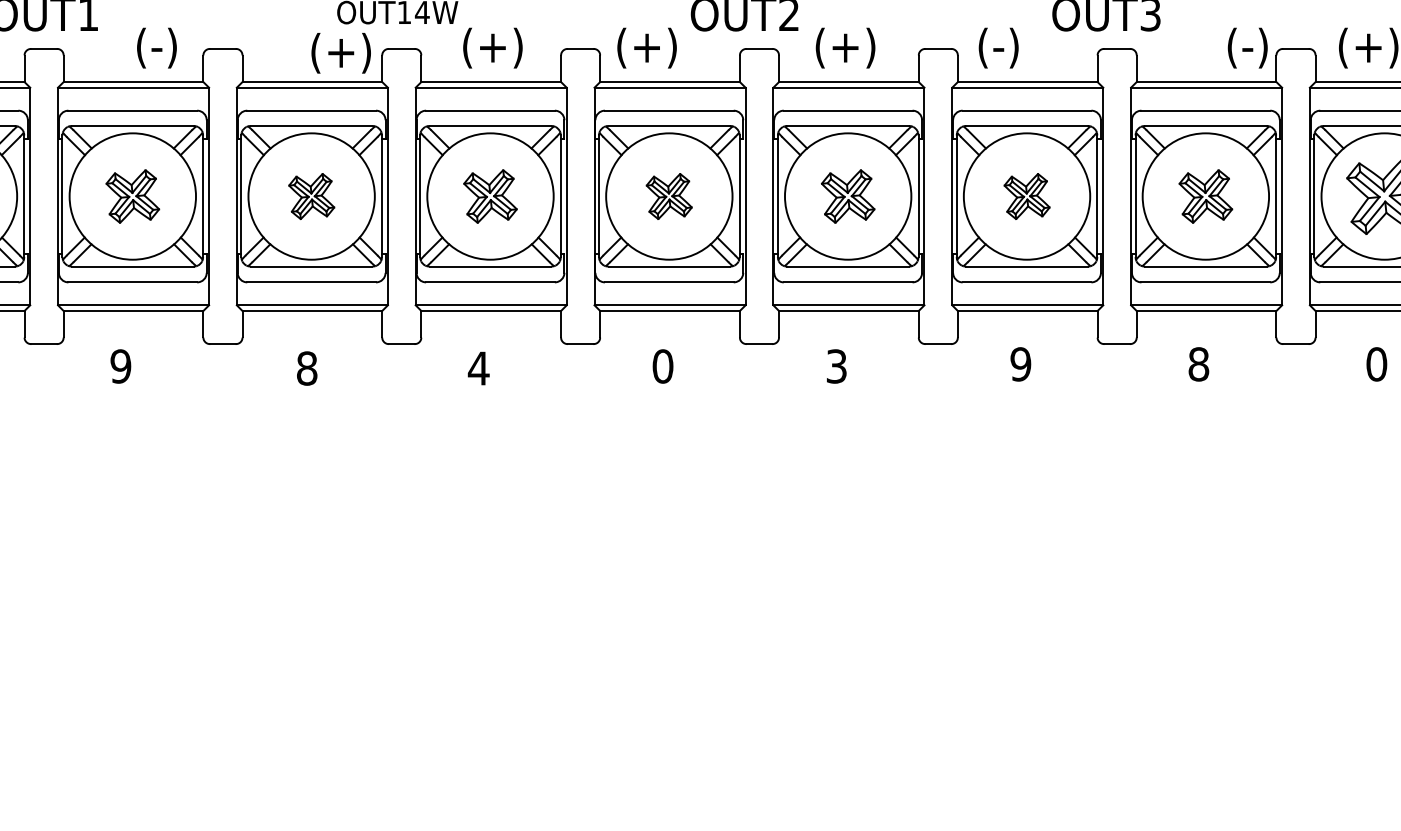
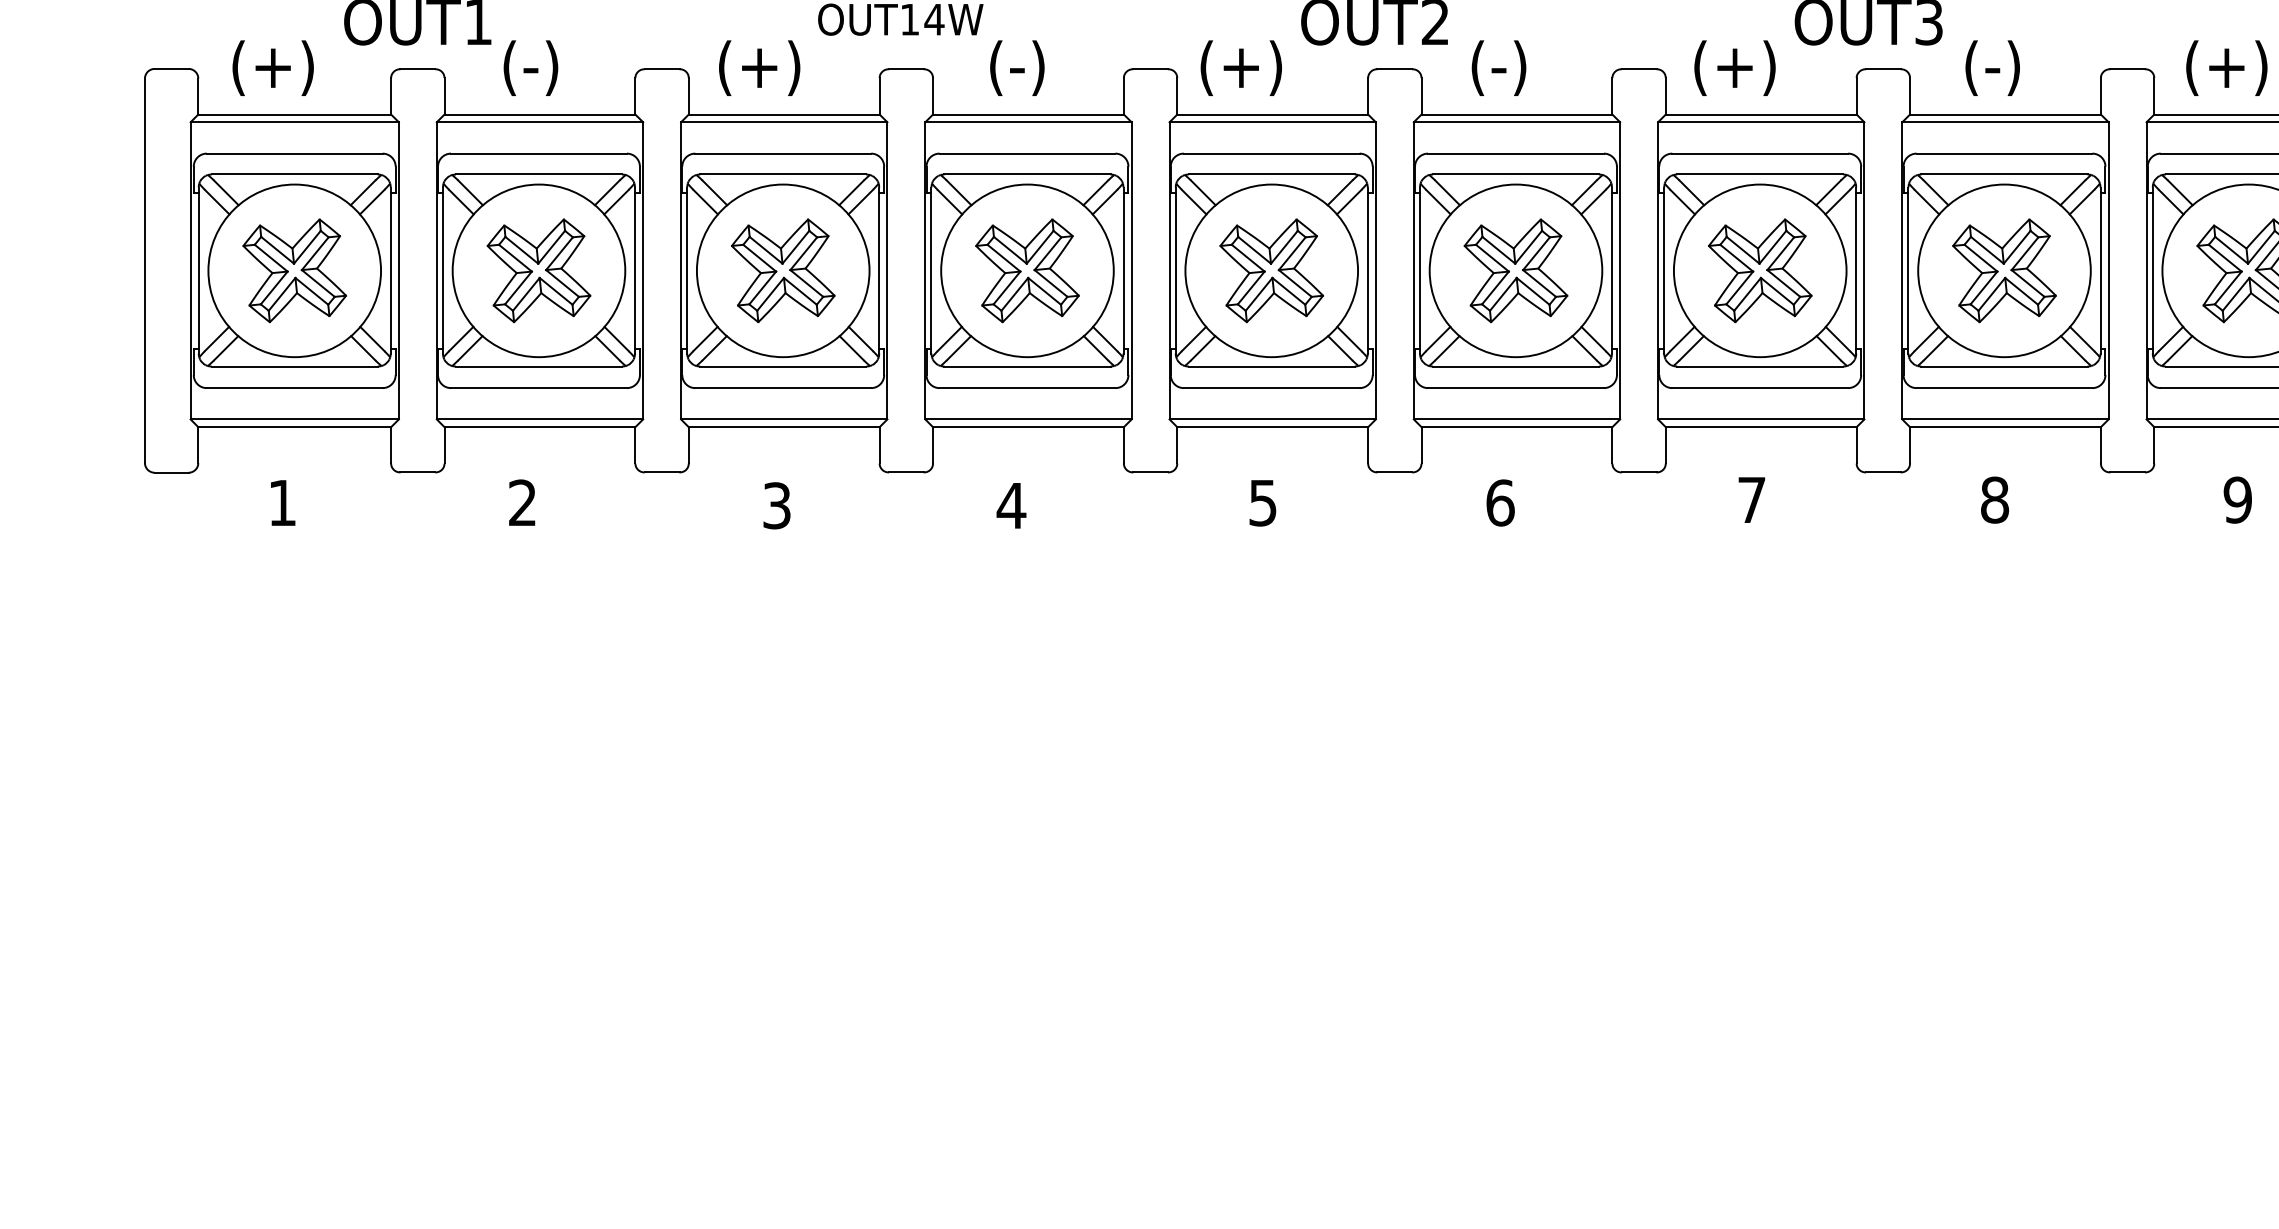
text: (156, 47) -> (530, 67), moved
text: (500, 47) -> (1040, 67), (+) -> (-)
text: (852, 47) -> (1522, 67), (+) -> (-)
text: (1015, 47) -> (1744, 67), (-) -> (+)
text: (1247, 47) -> (1992, 67), moved
text: (341, 52) -> (759, 67), moved
part: (132, 196) -> (538, 270), size x1.43
part: (311, 196) -> (783, 270), size x1.67
part: (490, 196) -> (1027, 270), size x1.43
part: (669, 196) -> (1271, 270), size x1.67
part: (847, 196) -> (1515, 270), size x1.43
part: (1027, 196) -> (1760, 270), size x1.67
part: (1205, 196) -> (2004, 270), size x1.43
text: (1020, 363) -> (1751, 499), 9 -> 7
text: (1376, 363) -> (2237, 499), 0 -> 9
text: (120, 366) -> (522, 502), 9 -> 2
text: (663, 366) -> (1263, 502), 0 -> 5
text: (836, 366) -> (1500, 502), 3 -> 6
text: (307, 368) -> (777, 505), 8 -> 3

